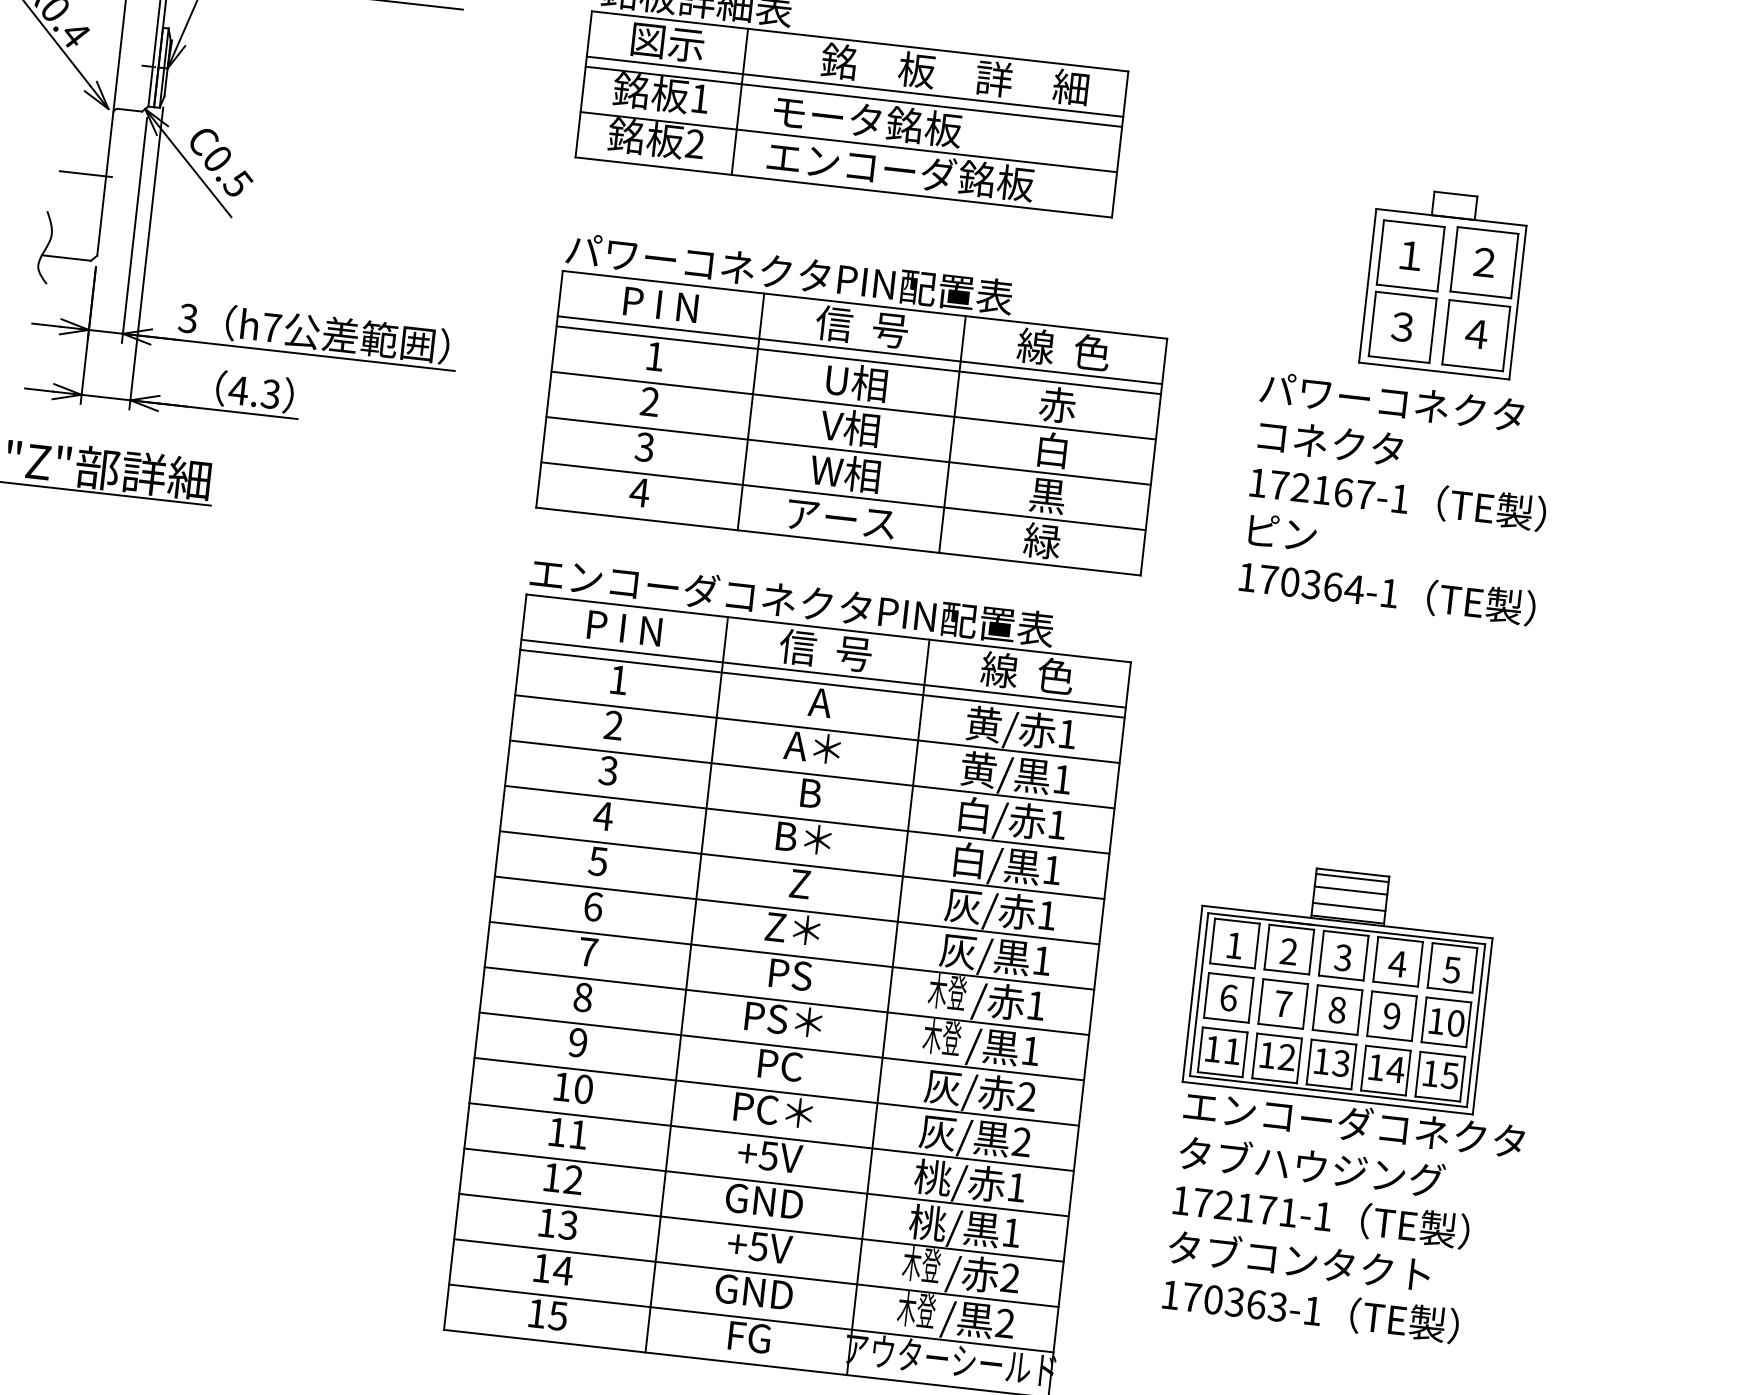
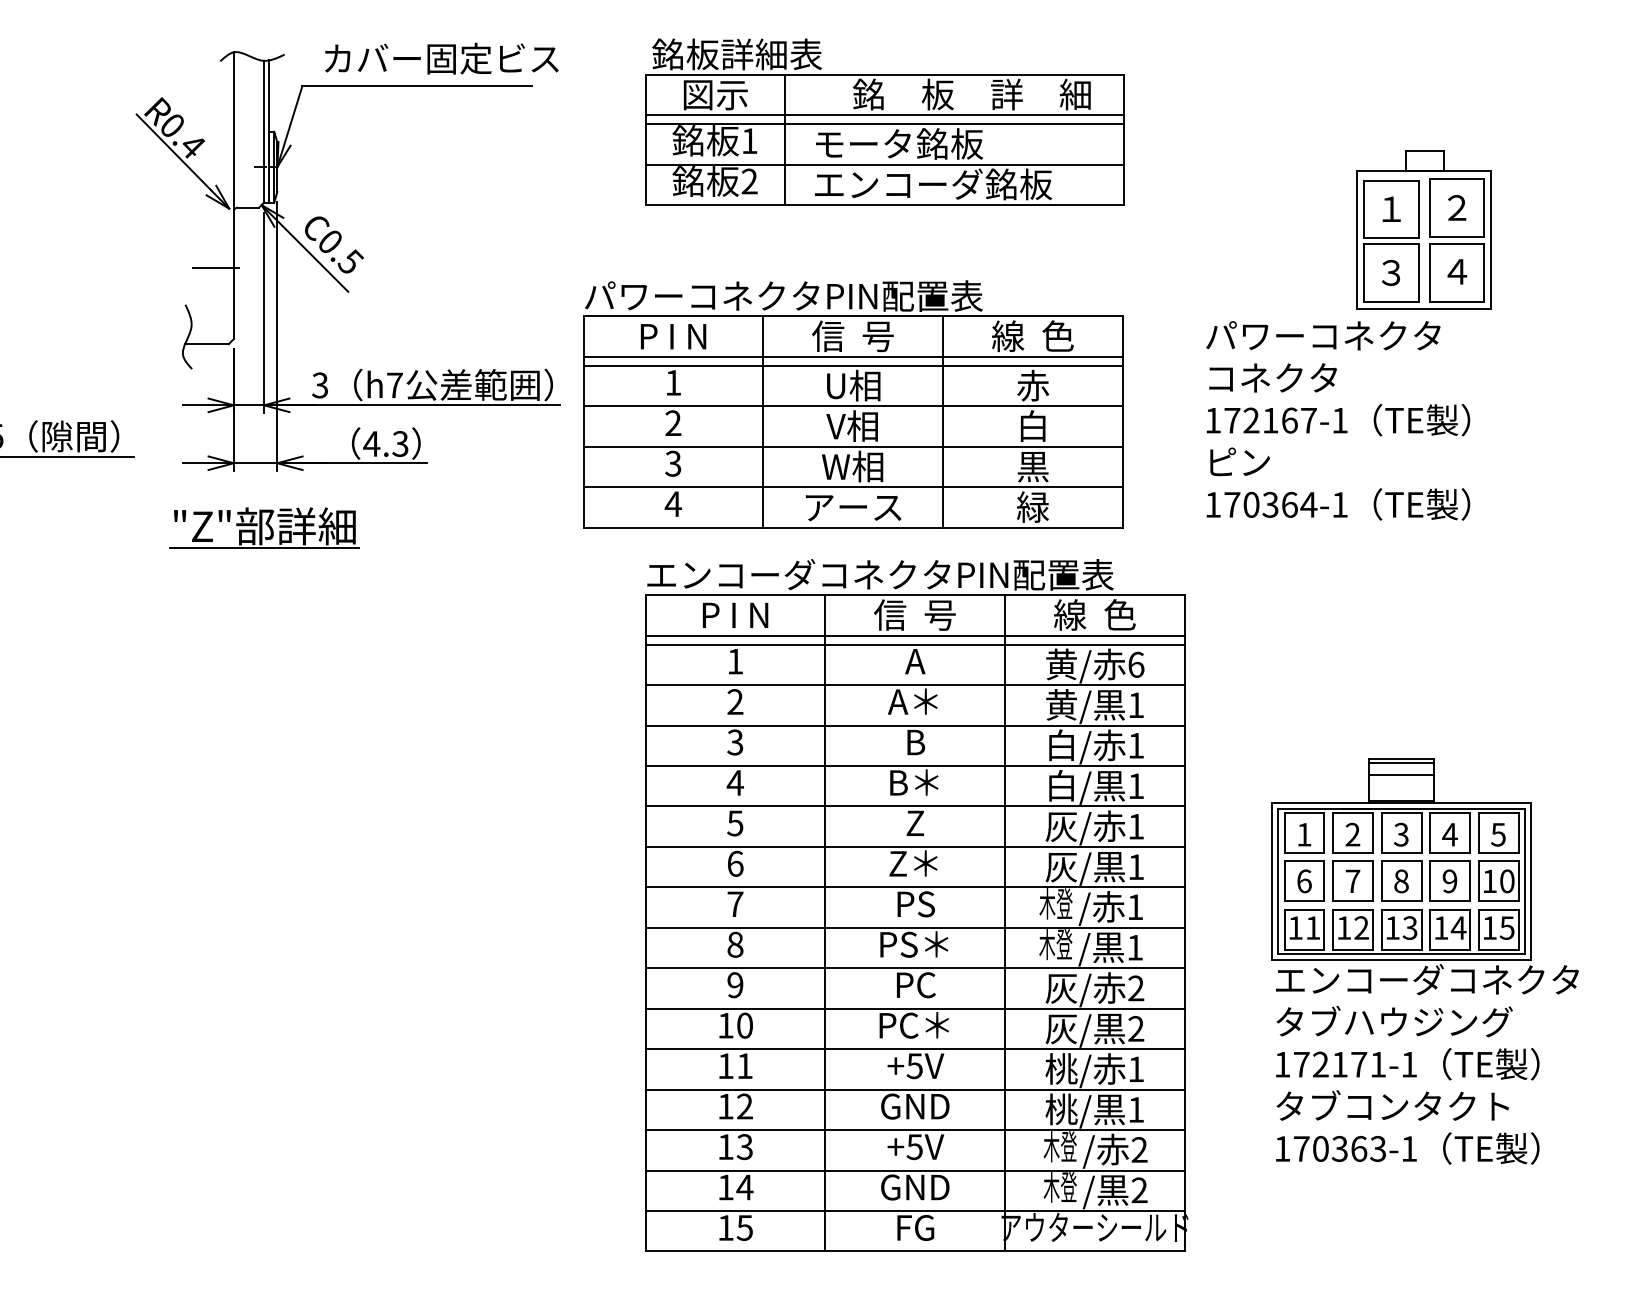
part: (854, 403) -> (853, 404), moved
text: (1398, 498) -> (1338, 420), moved
text: (1067, 733) -> (1136, 664), 1 -> 6
line: (1349, 907) -> (1401, 789), removed

